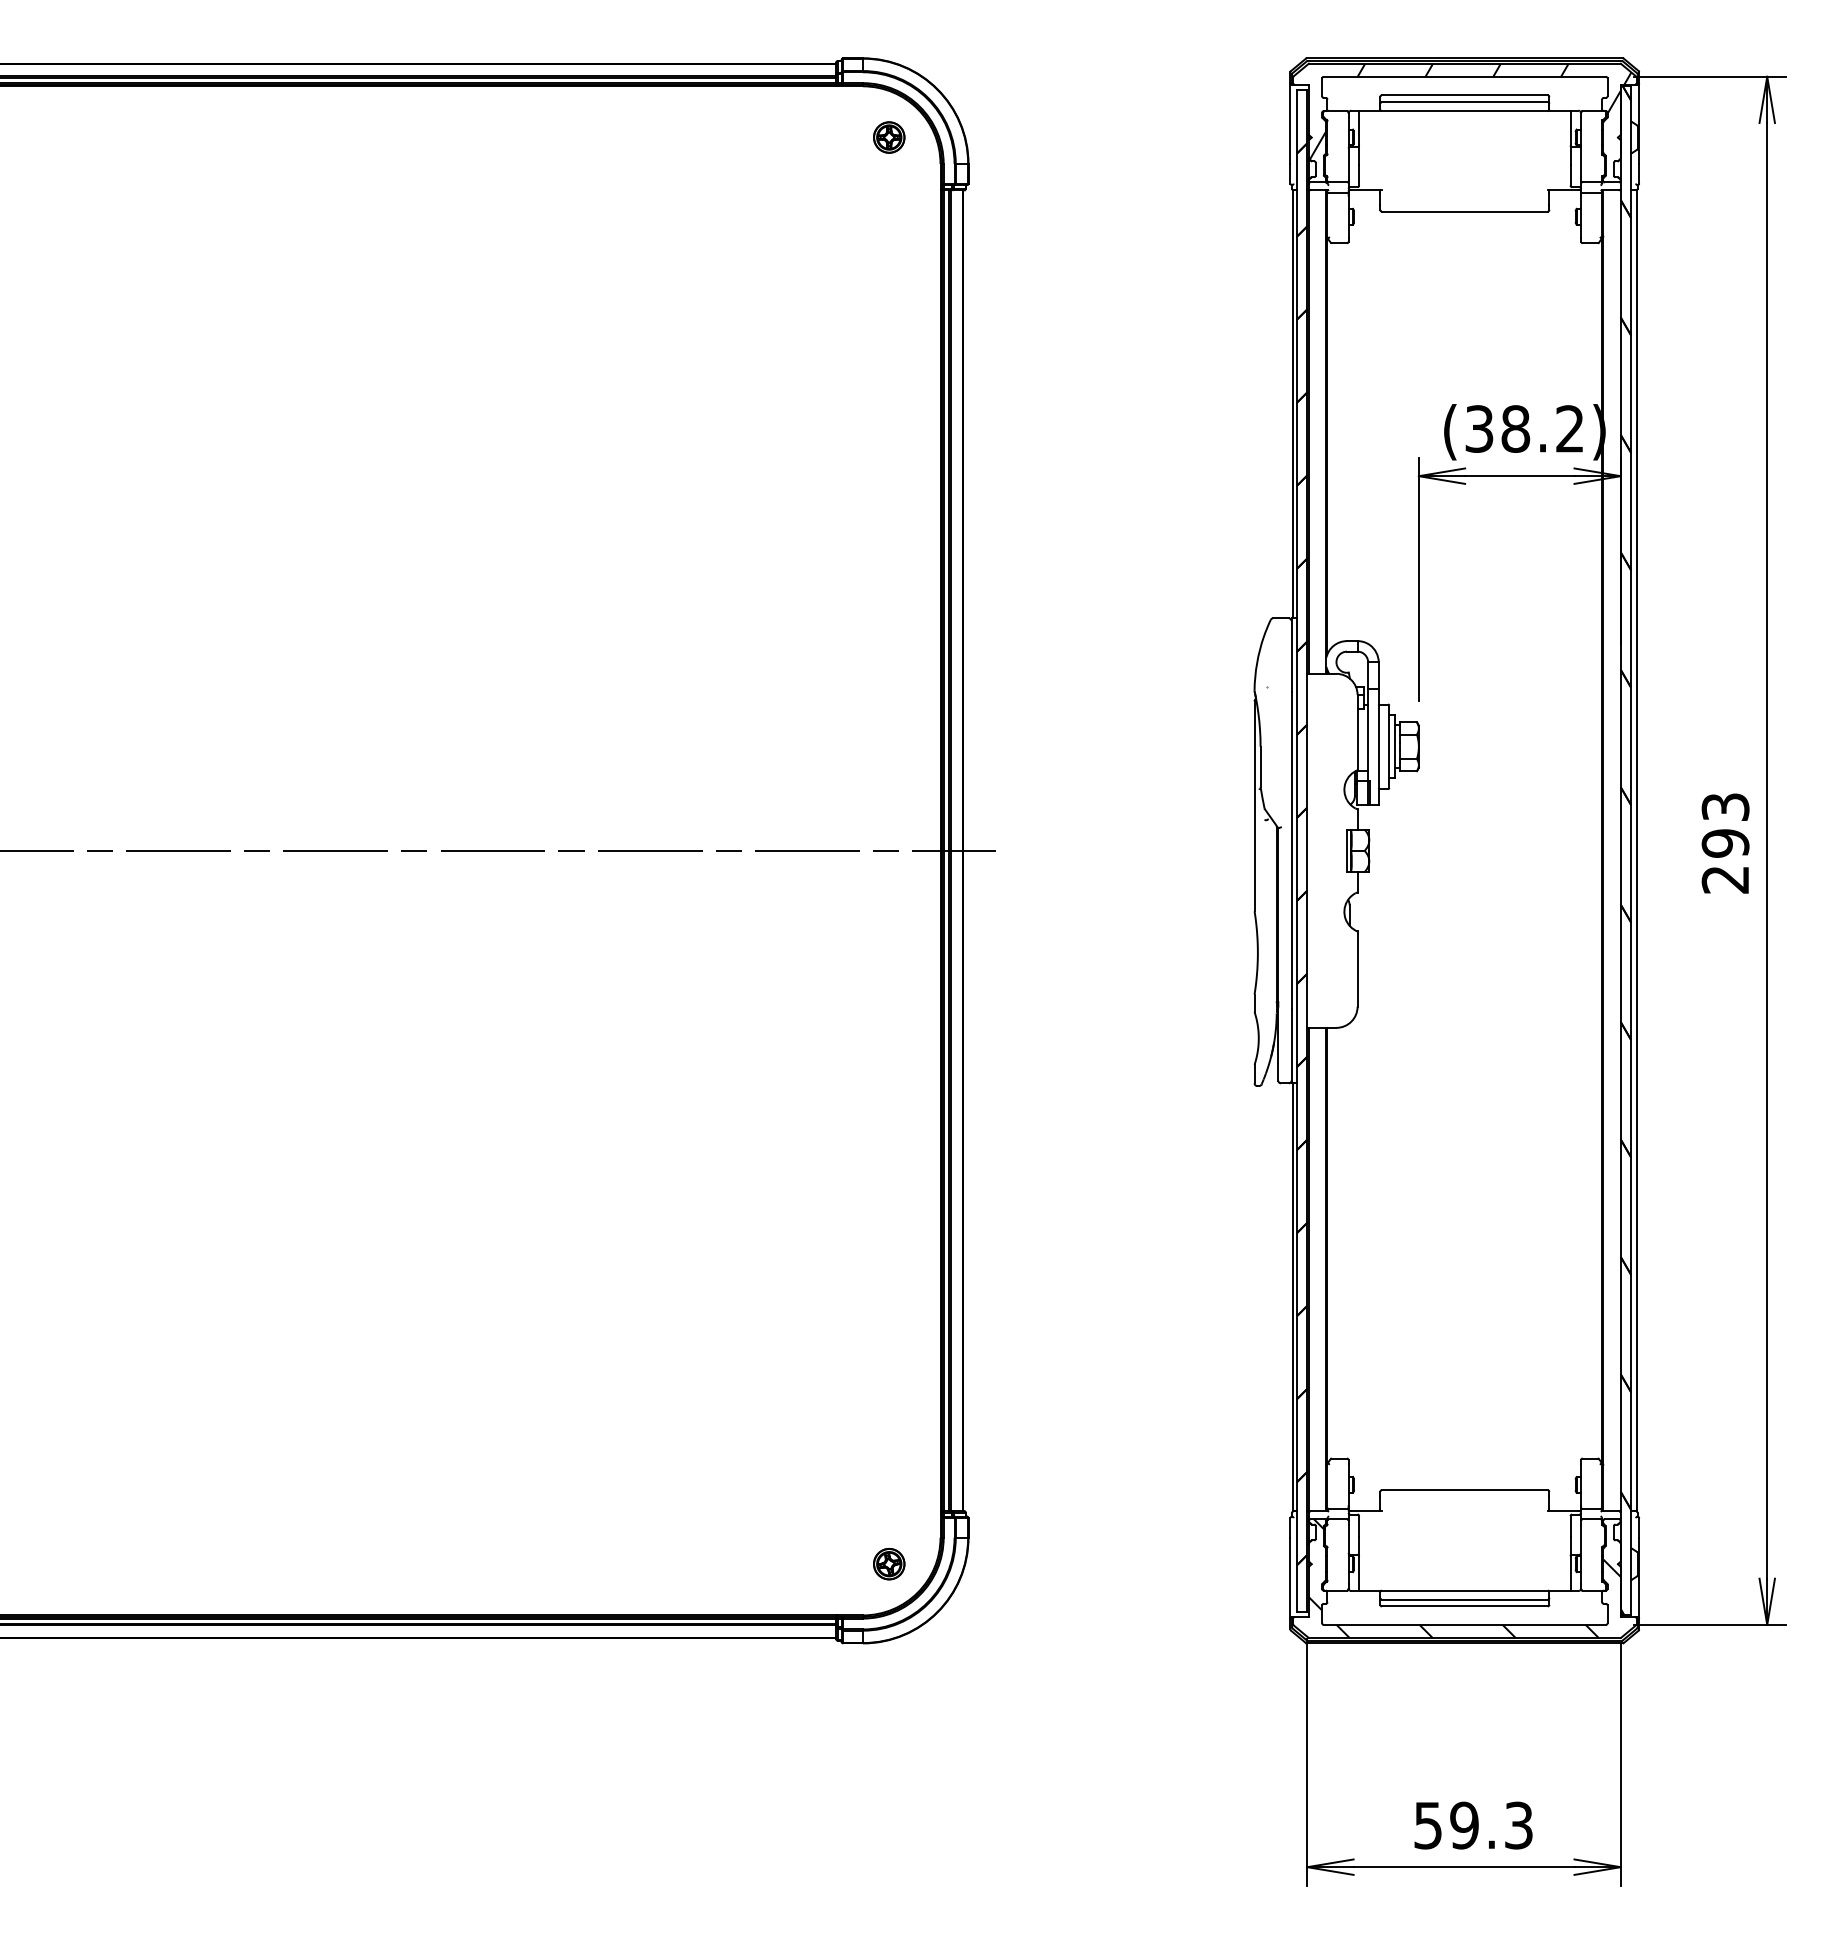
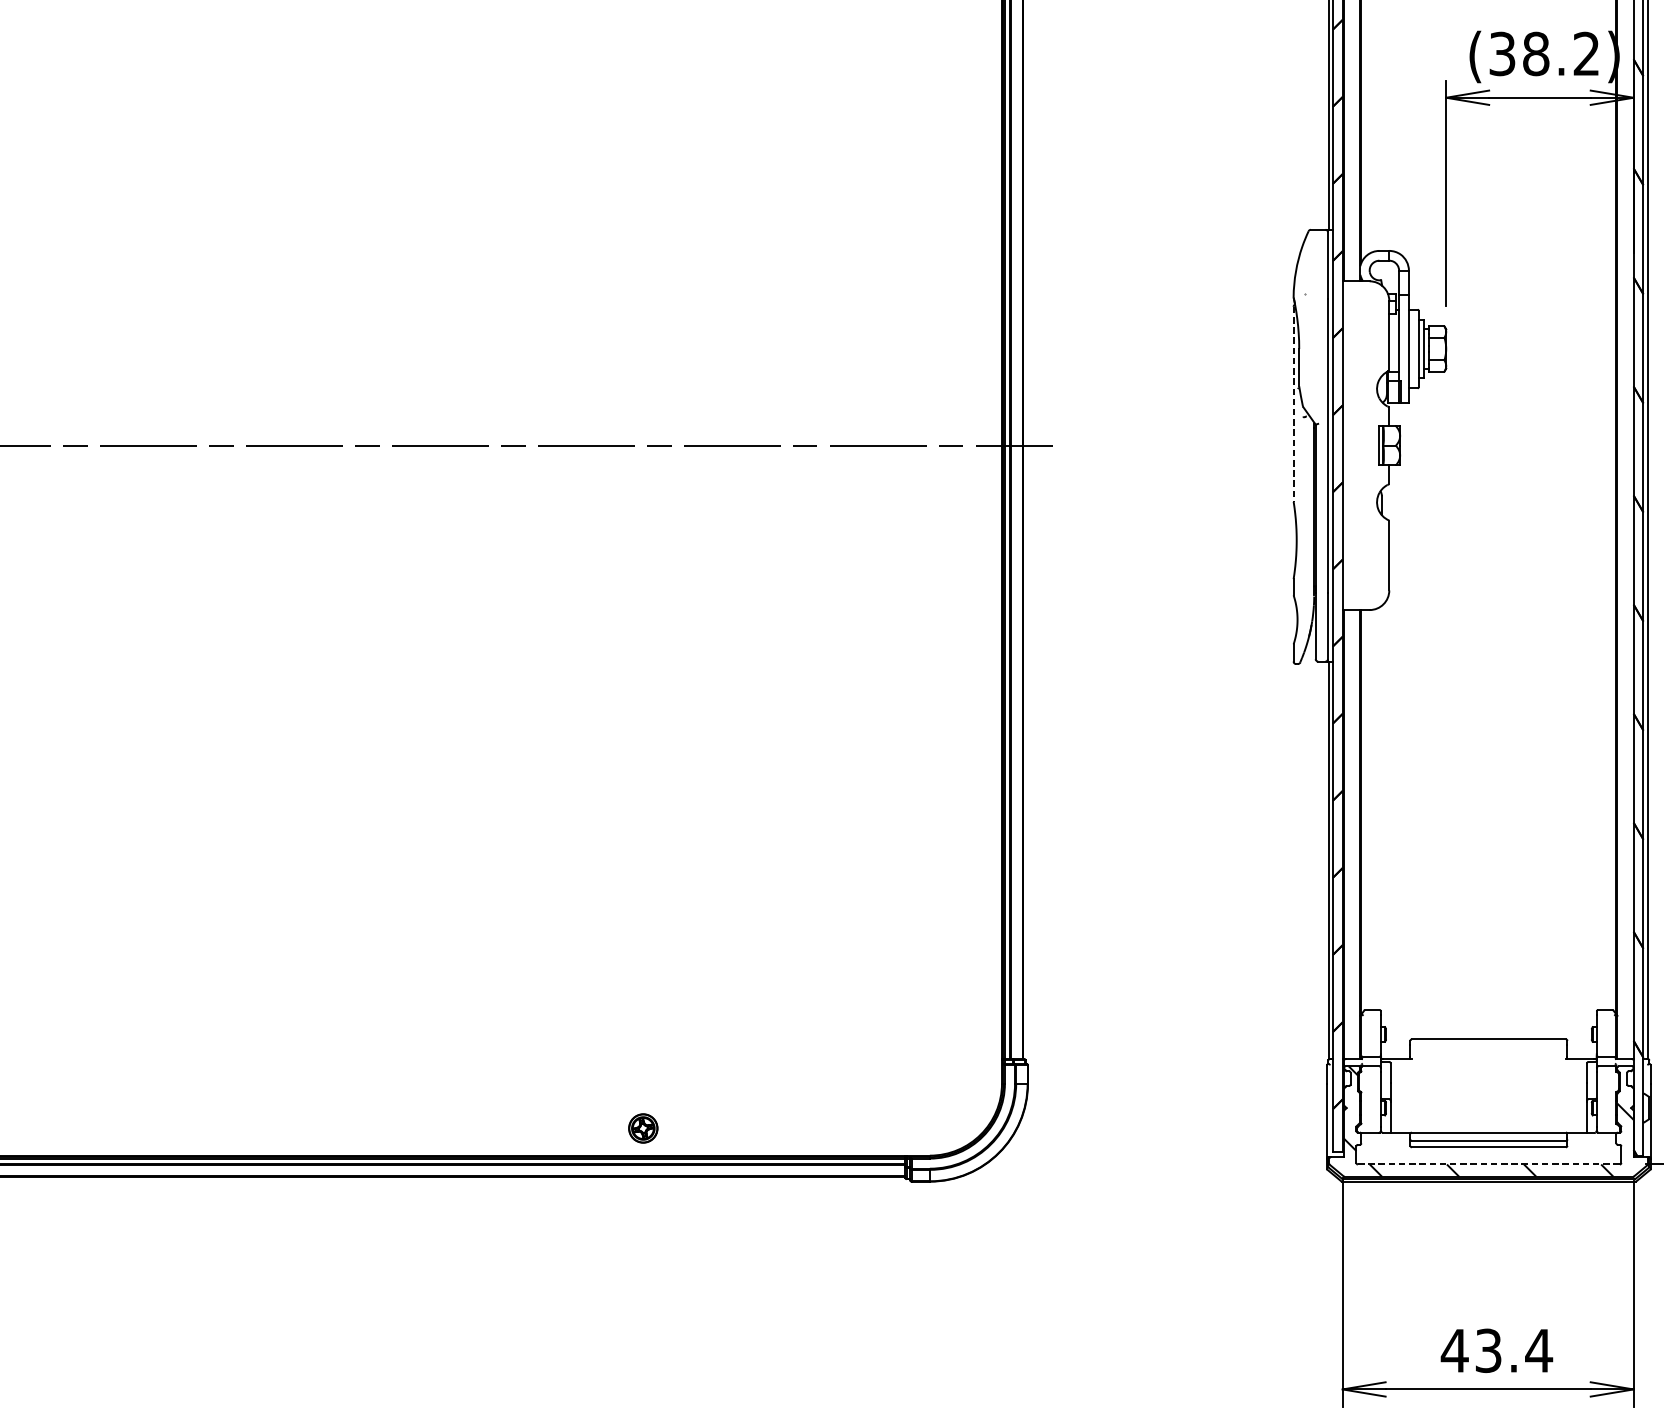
line: (1254, 806) -> (1293, 404), solid -> dashed
part: (889, 1564) -> (643, 1128), moved
line: (1464, 1624) -> (1488, 1164), solid -> dashed
text: (1473, 1825) -> (1496, 1350), 59.3 -> 43.4

